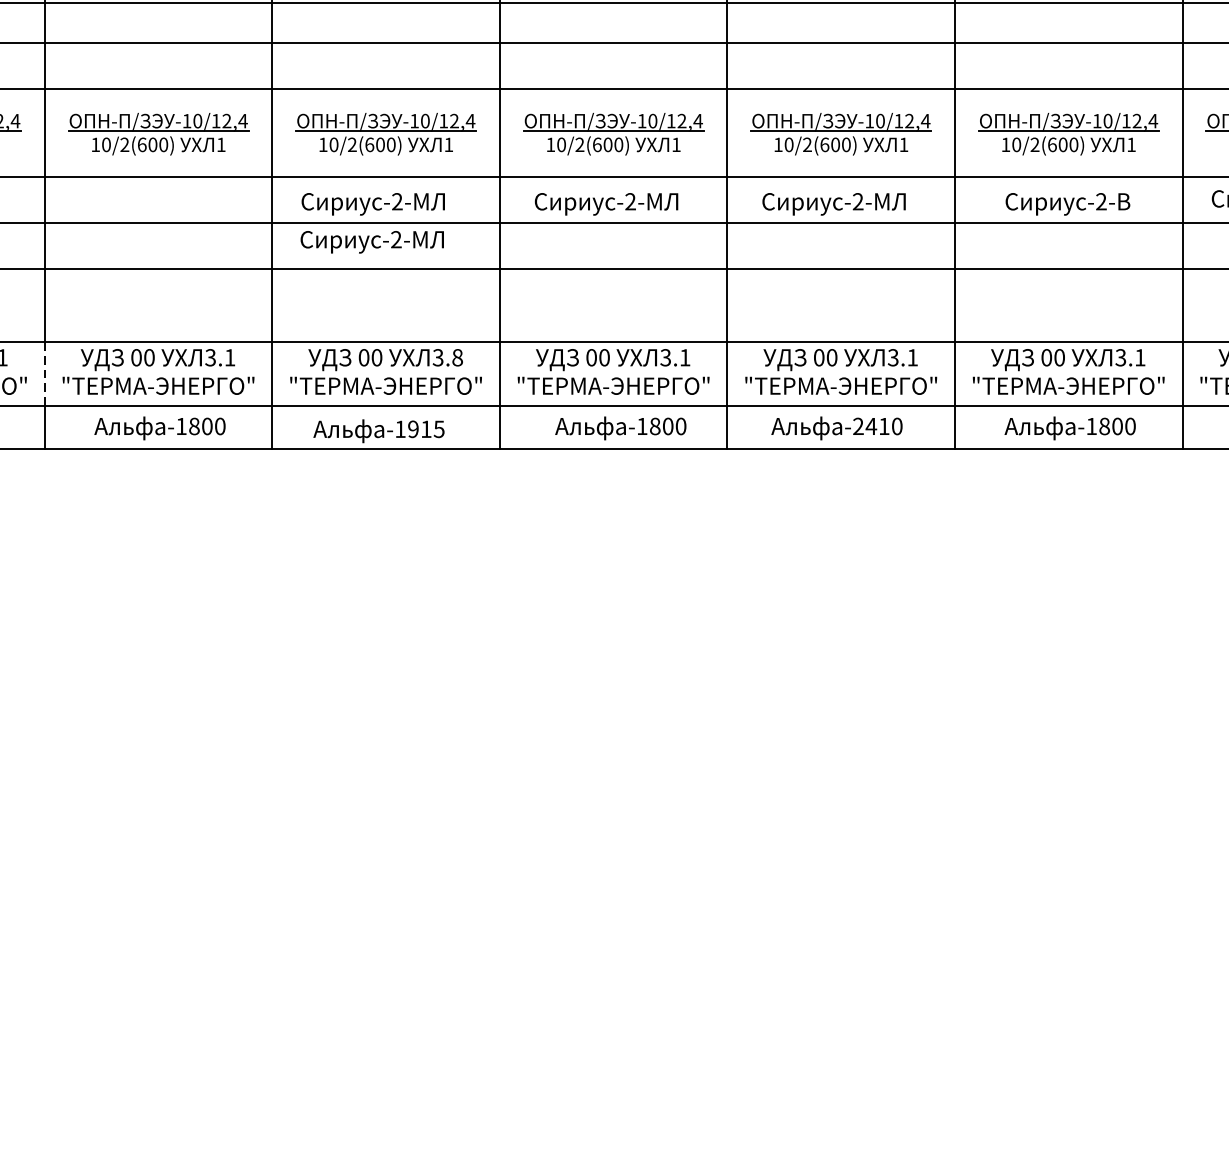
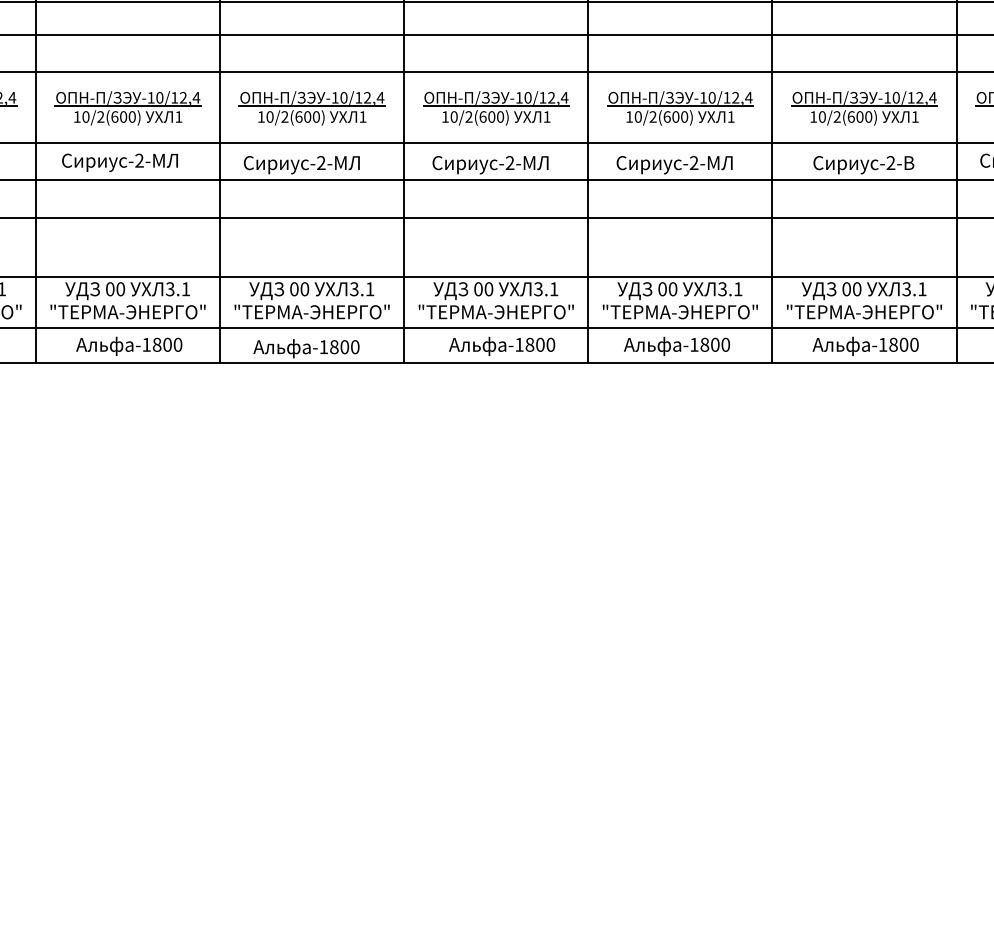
text: (371, 241) -> (119, 162), moved
text: (456, 358) -> (369, 289), 3.8 -> 3.1
line: (45, 374) -> (36, 302), dashed -> solid
text: (870, 426) -> (704, 344), -2410 -> -1800
text: (426, 429) -> (344, 347), -1915 -> -1800

